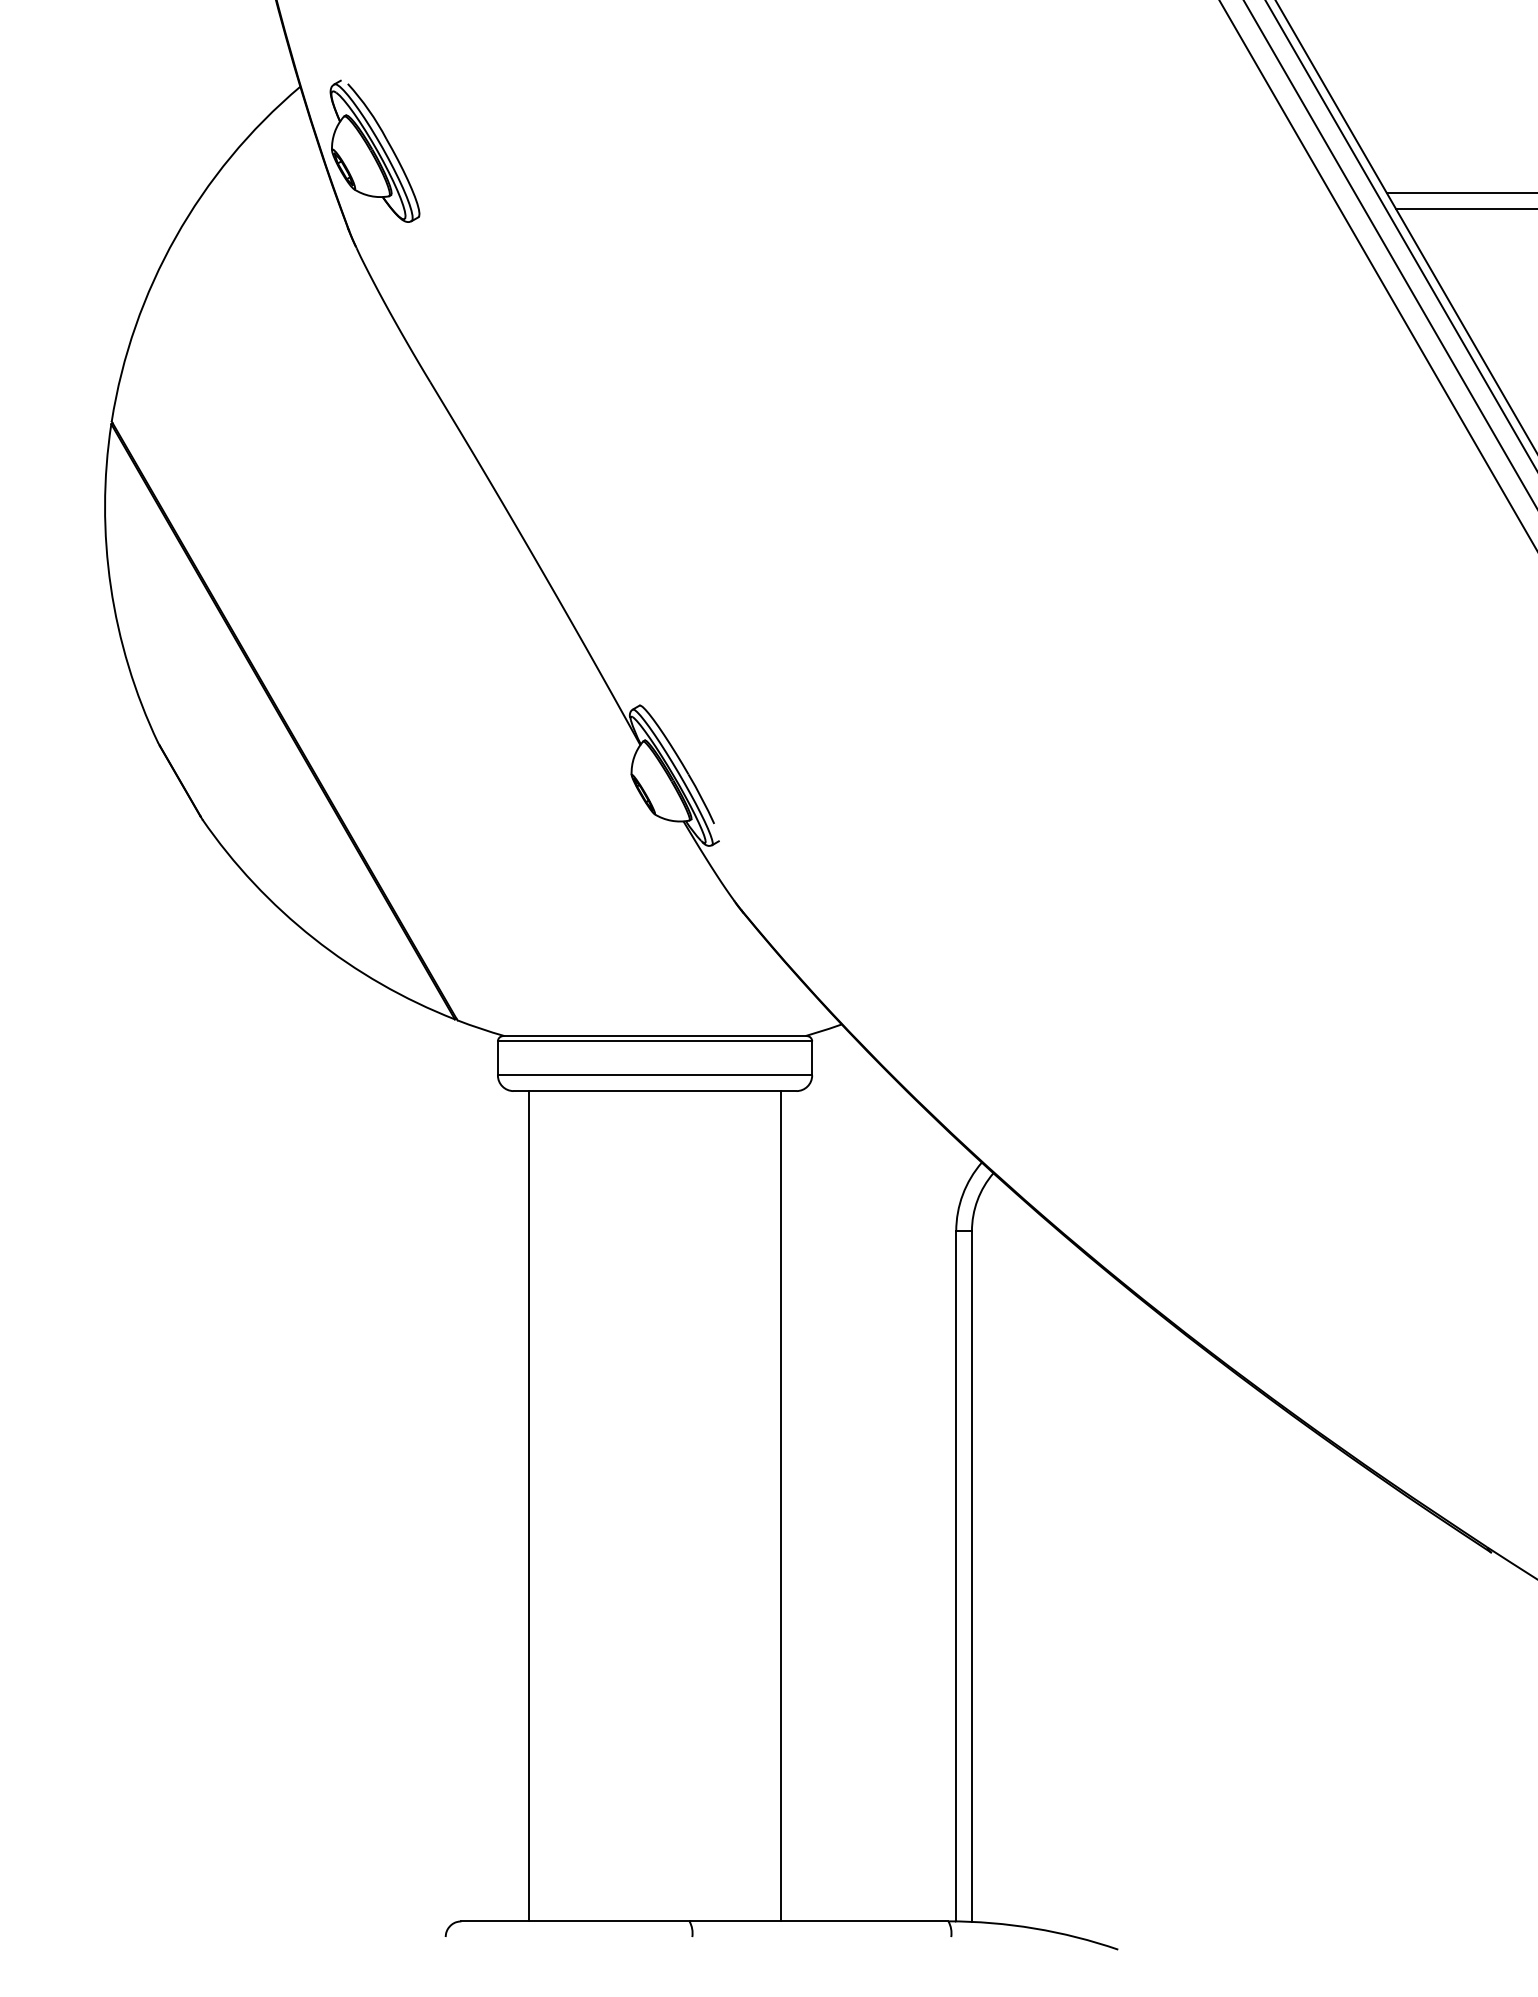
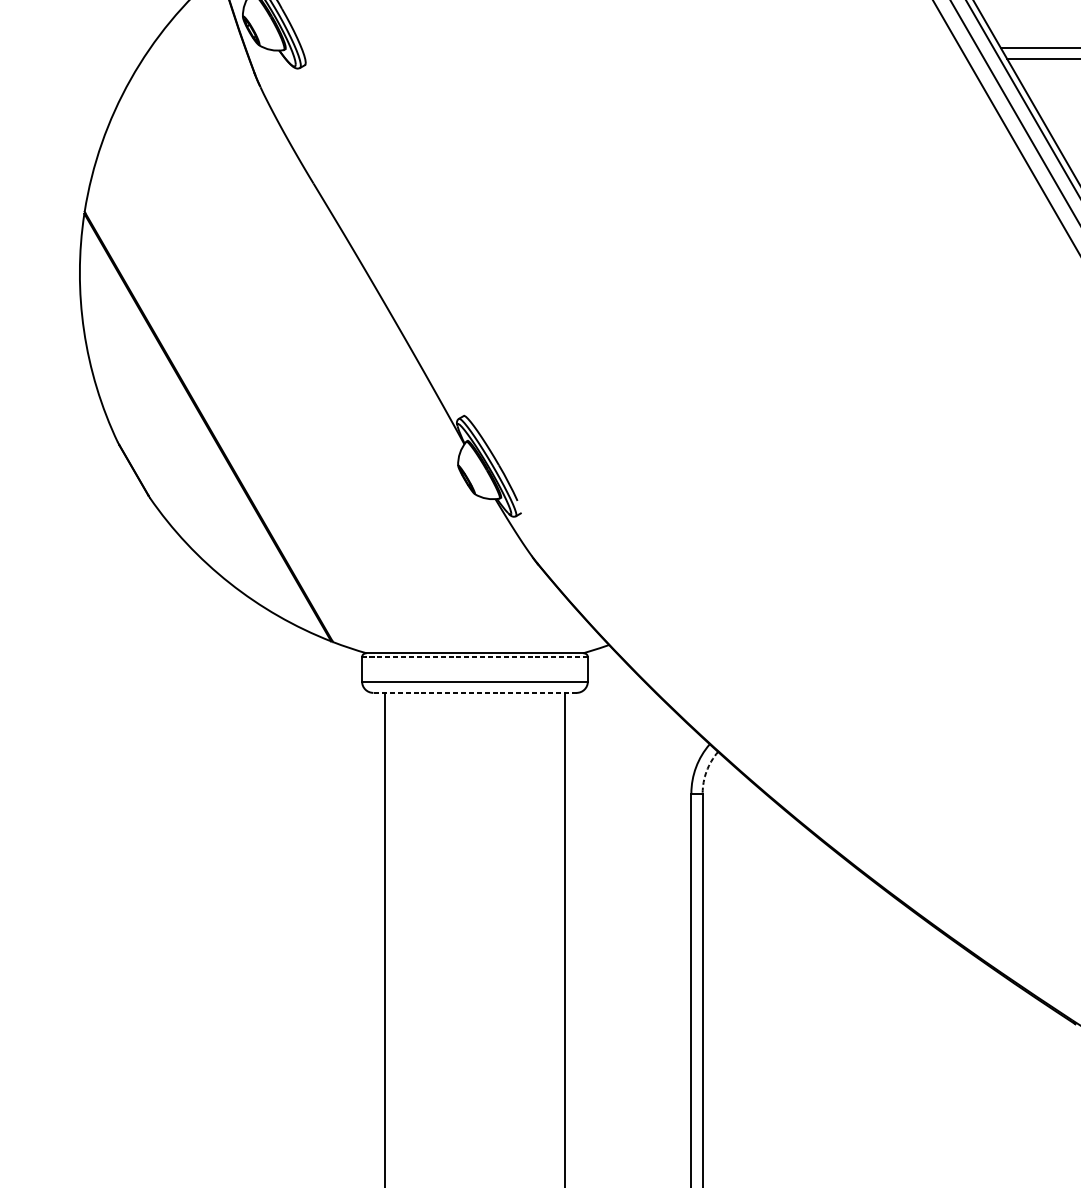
line: (654, 1041) -> (474, 657), solid -> dashed
line: (654, 1091) -> (474, 693), solid -> dashed
arc: (977, 1200) -> (706, 771), solid -> dashed

